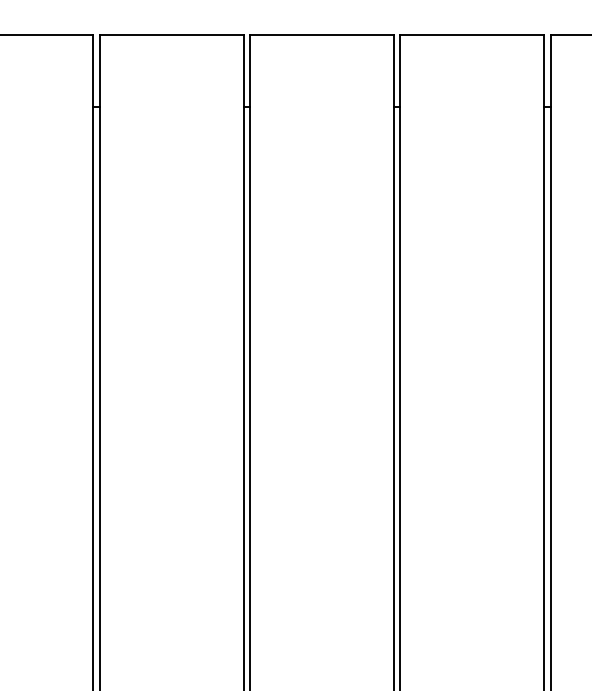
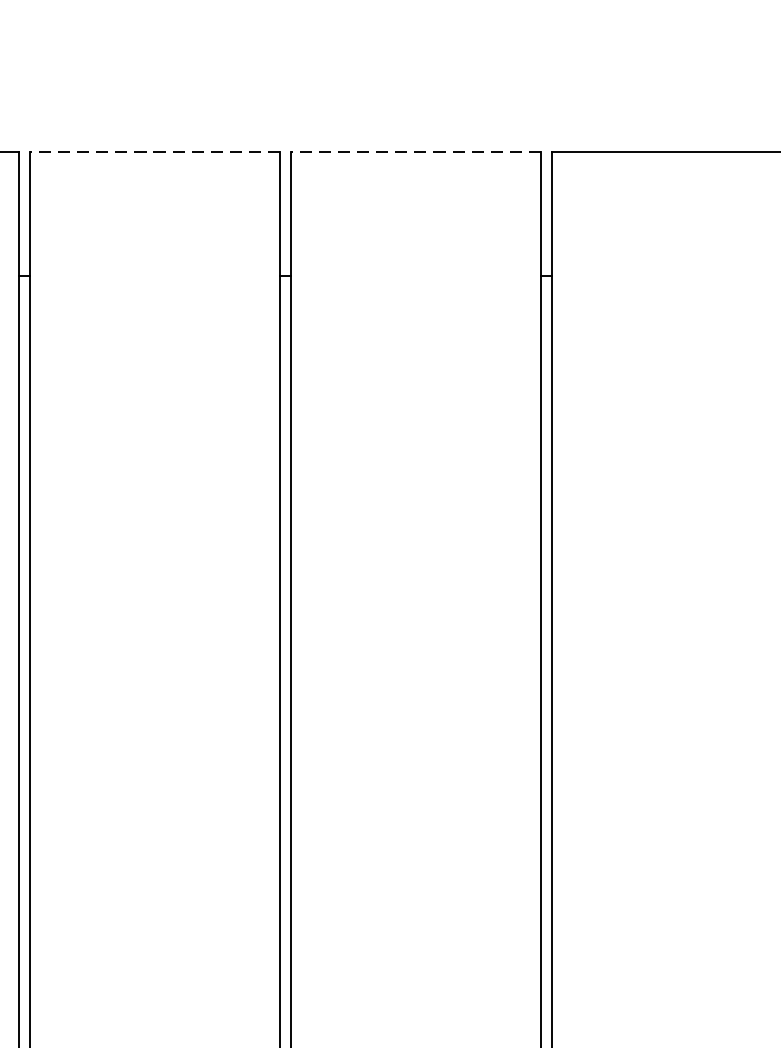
line: (171, 35) -> (154, 152), solid -> dashed
line: (321, 35) -> (415, 152), solid -> dashed

